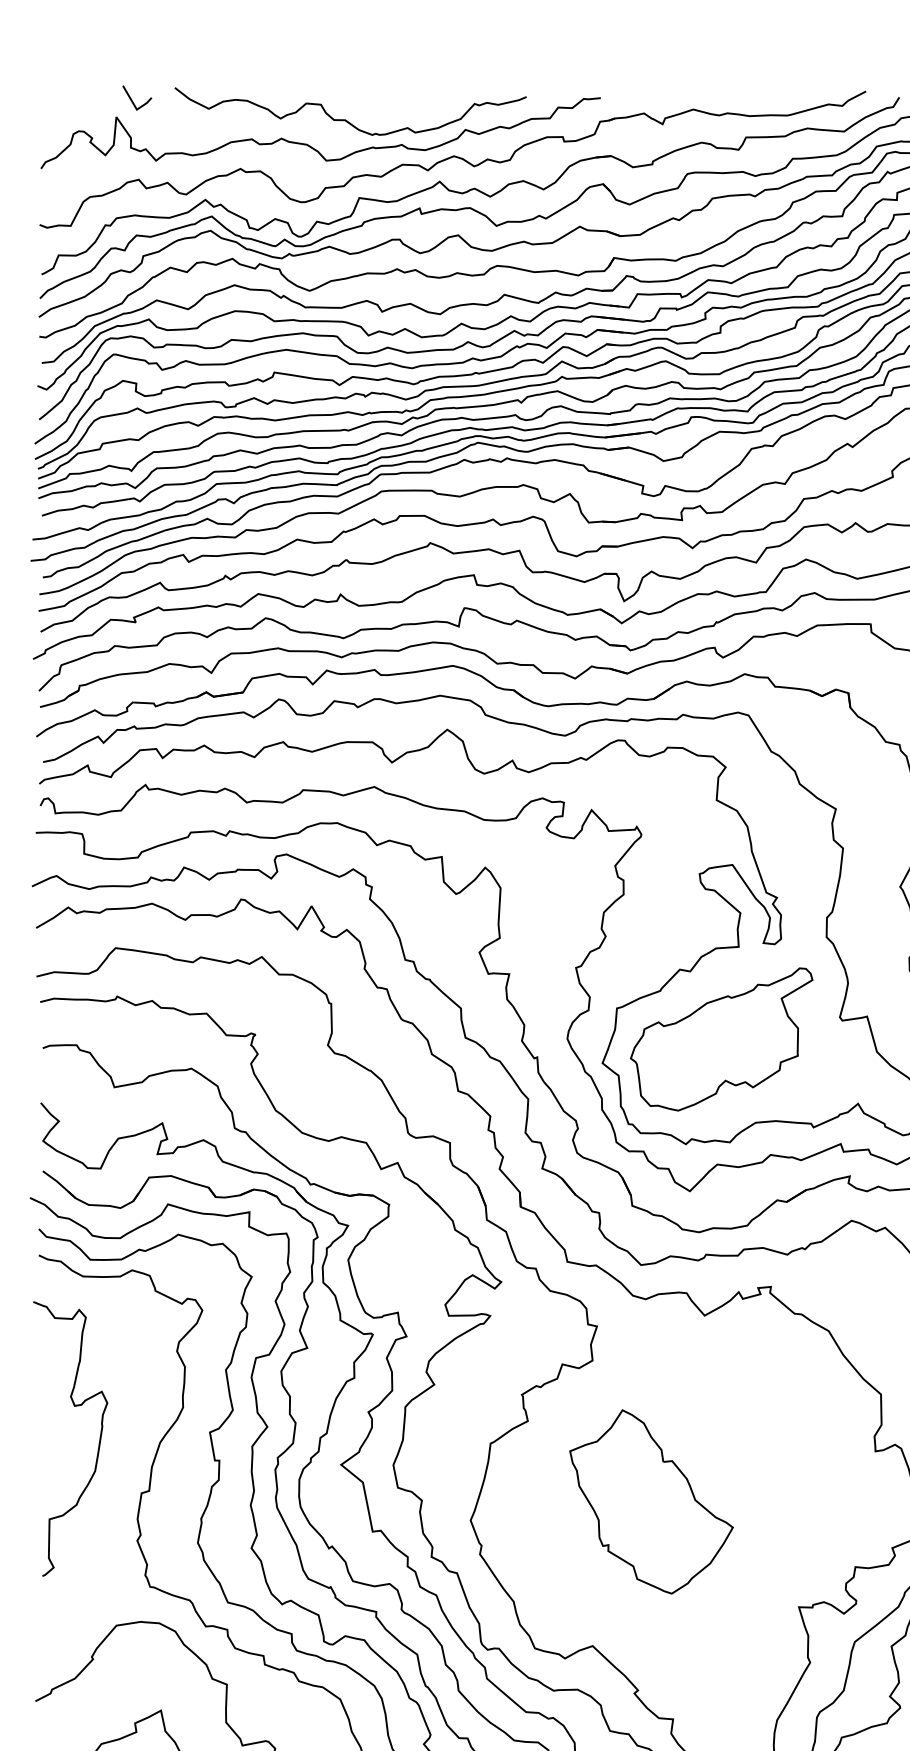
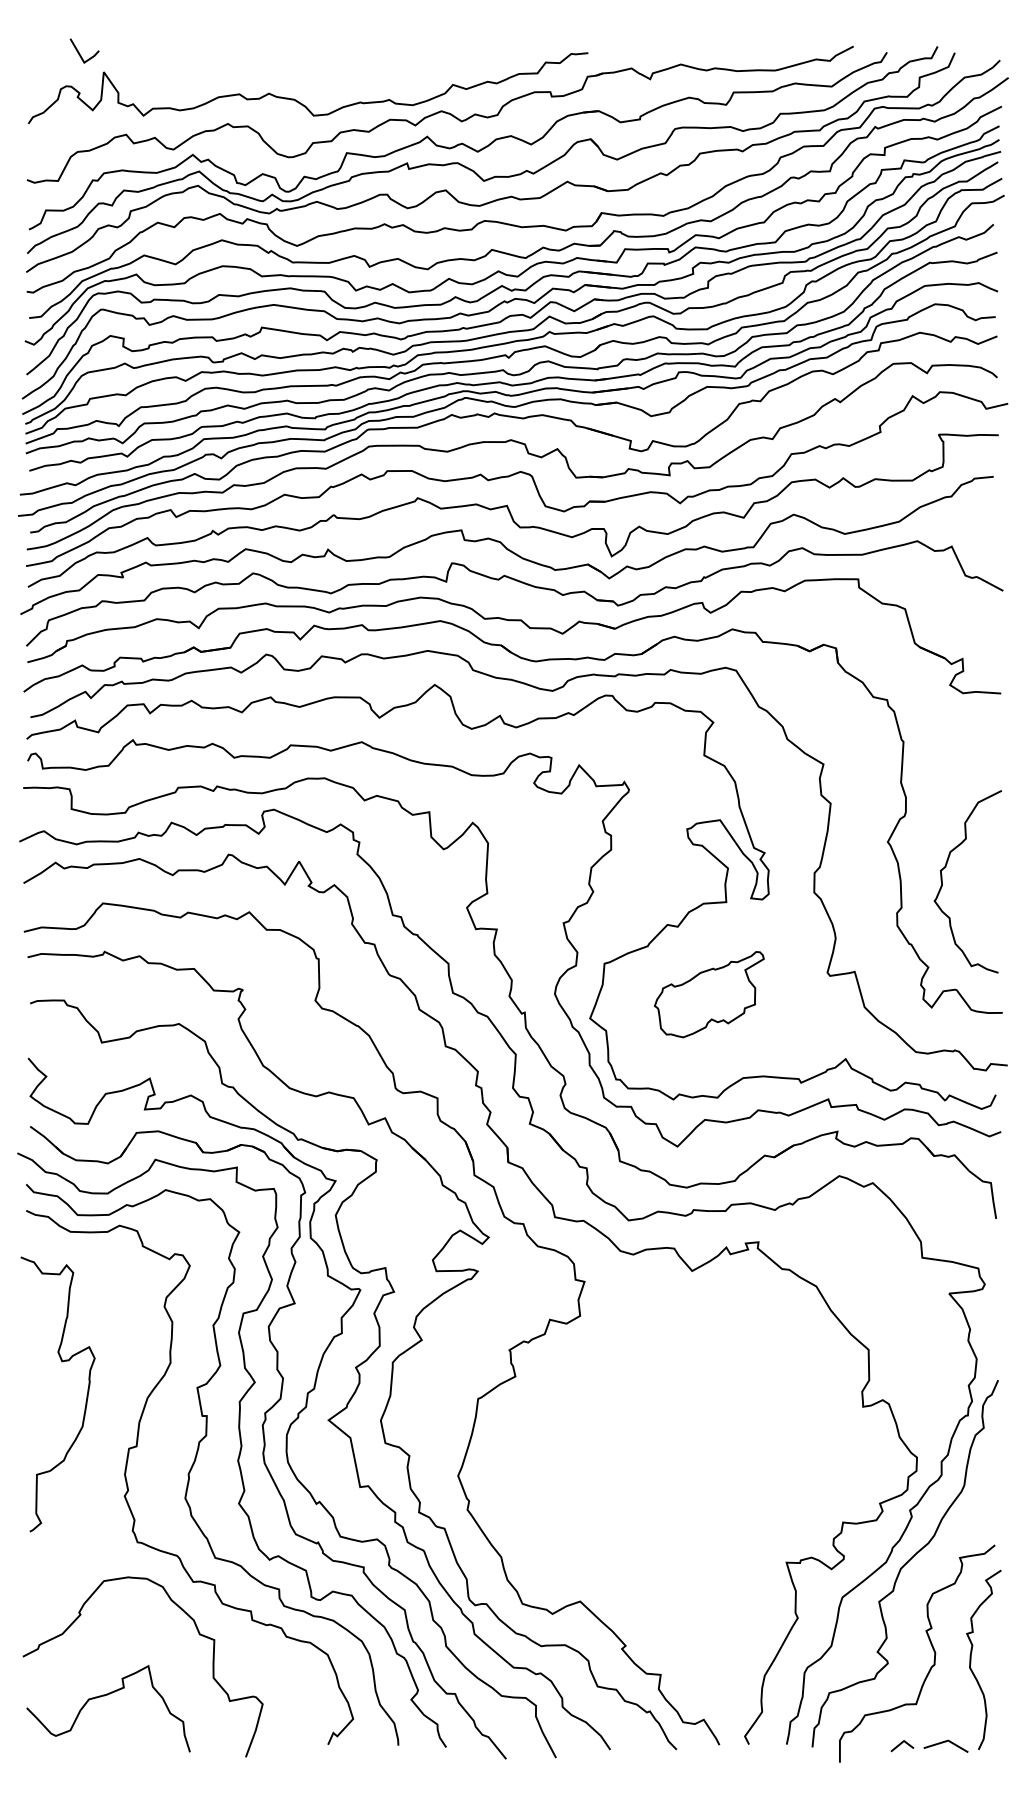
line: (133, 100) -> (80, 53), moved
curve: (346, 119) -> (333, 74), removed
part: (721, 1039) -> (709, 994), size x0.6
part: (650, 1501) -> (638, 1456), removed

